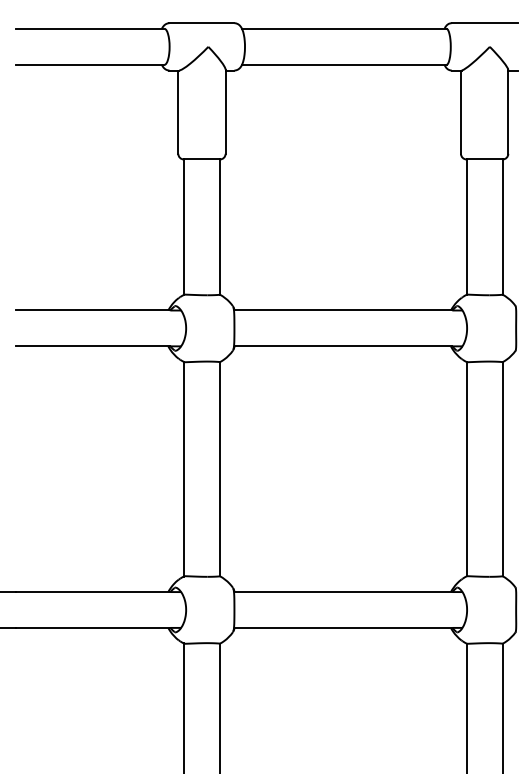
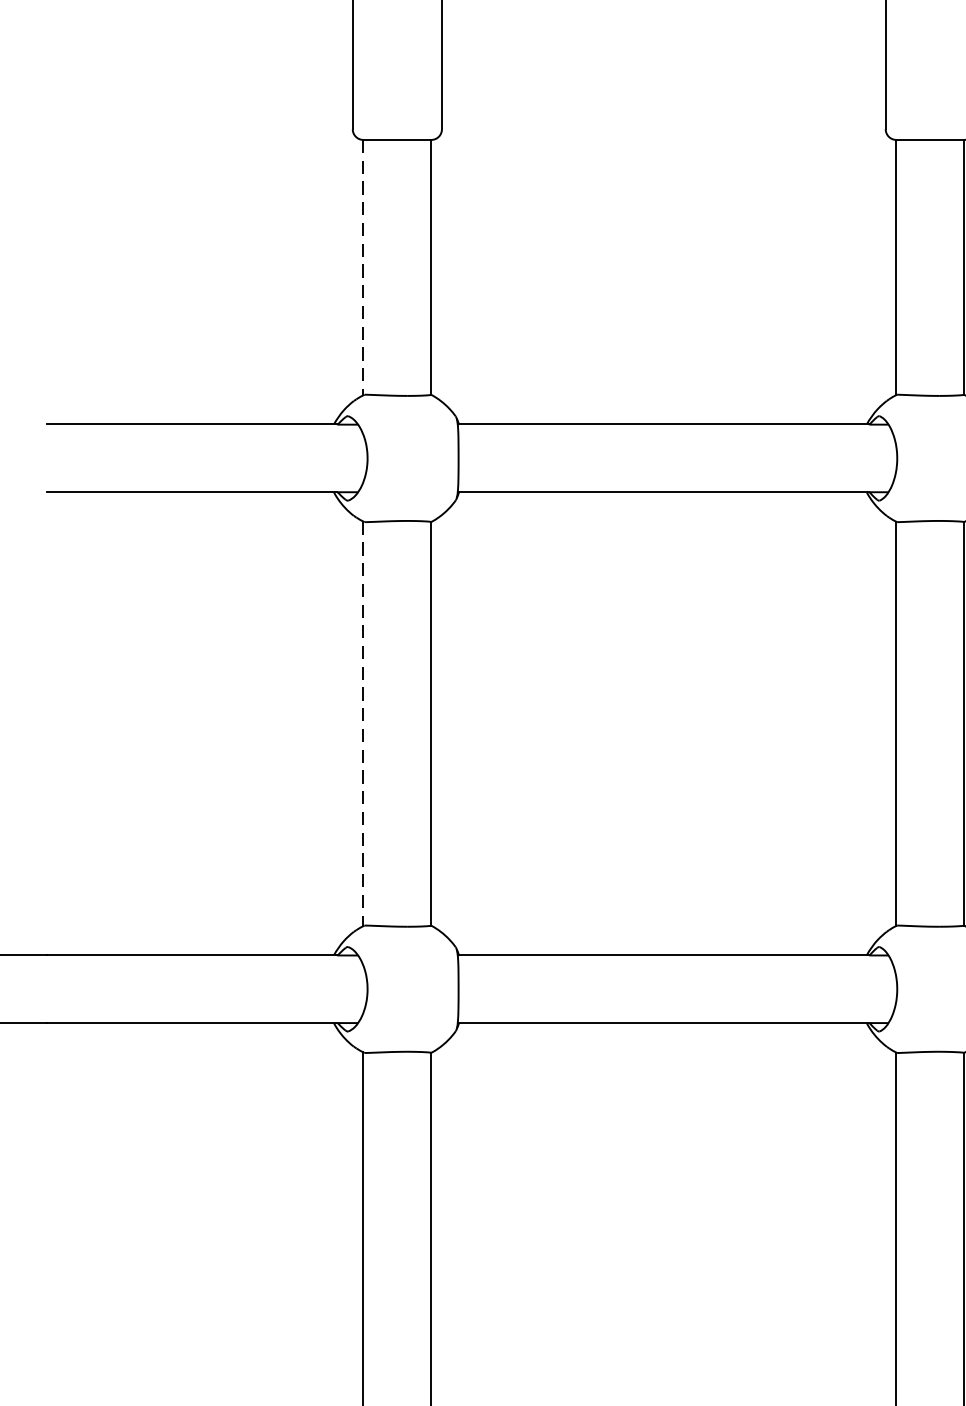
line: (183, 227) -> (362, 268), solid -> dashed
line: (183, 469) -> (362, 724), solid -> dashed

